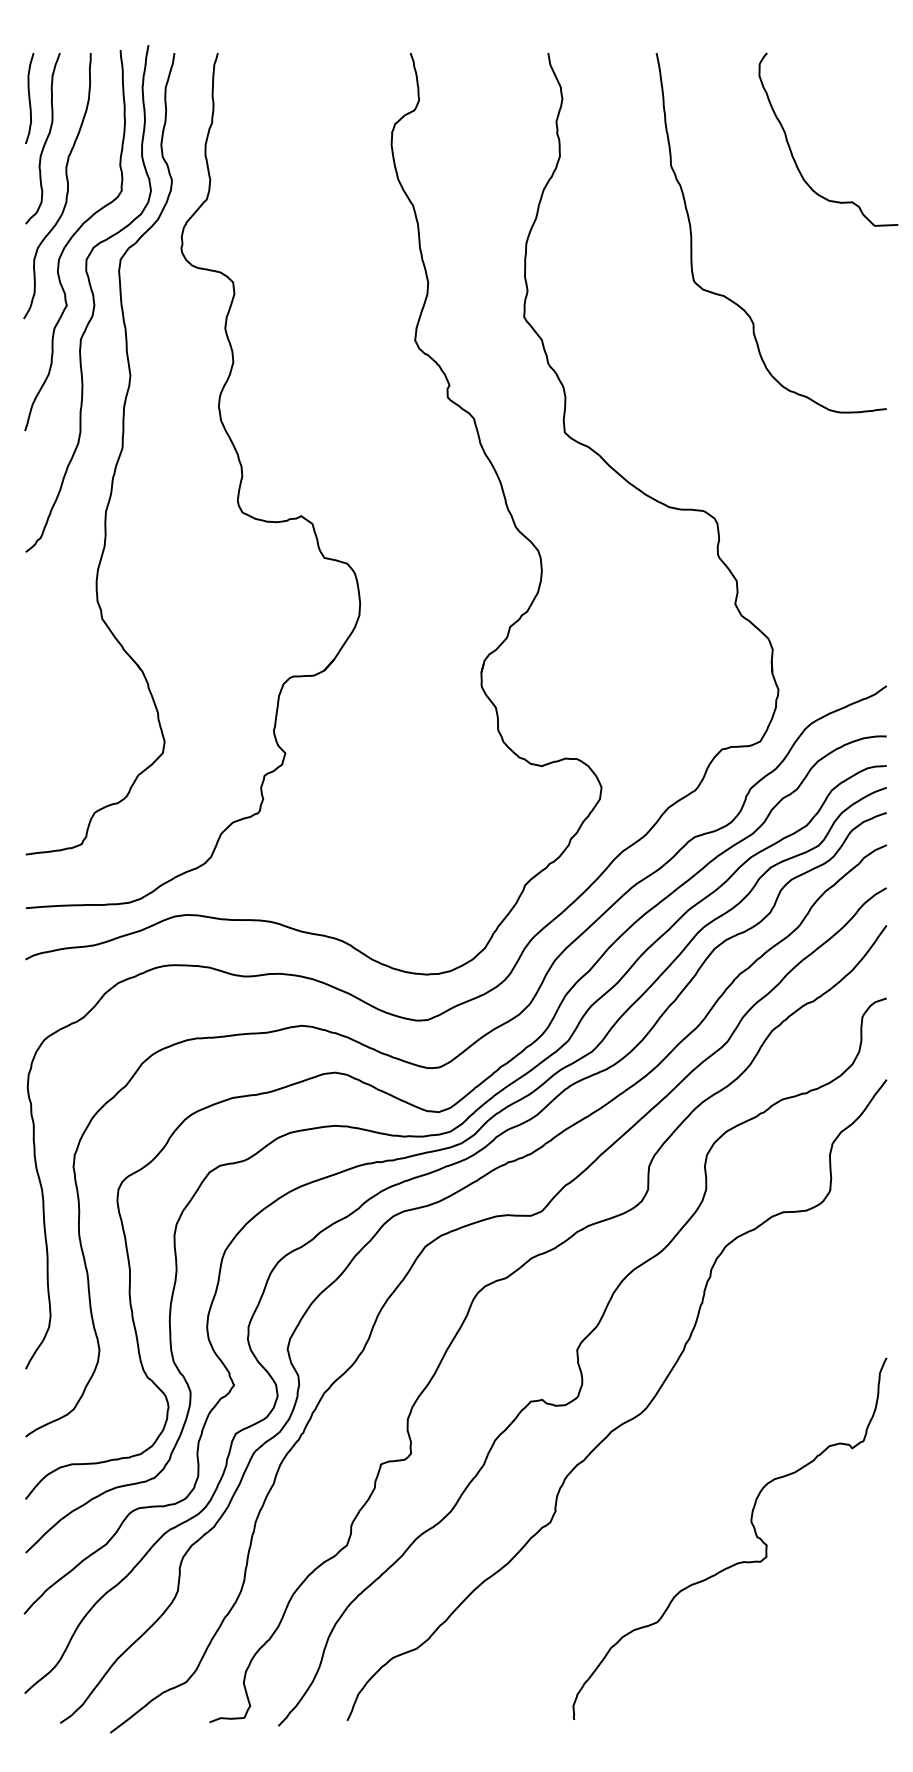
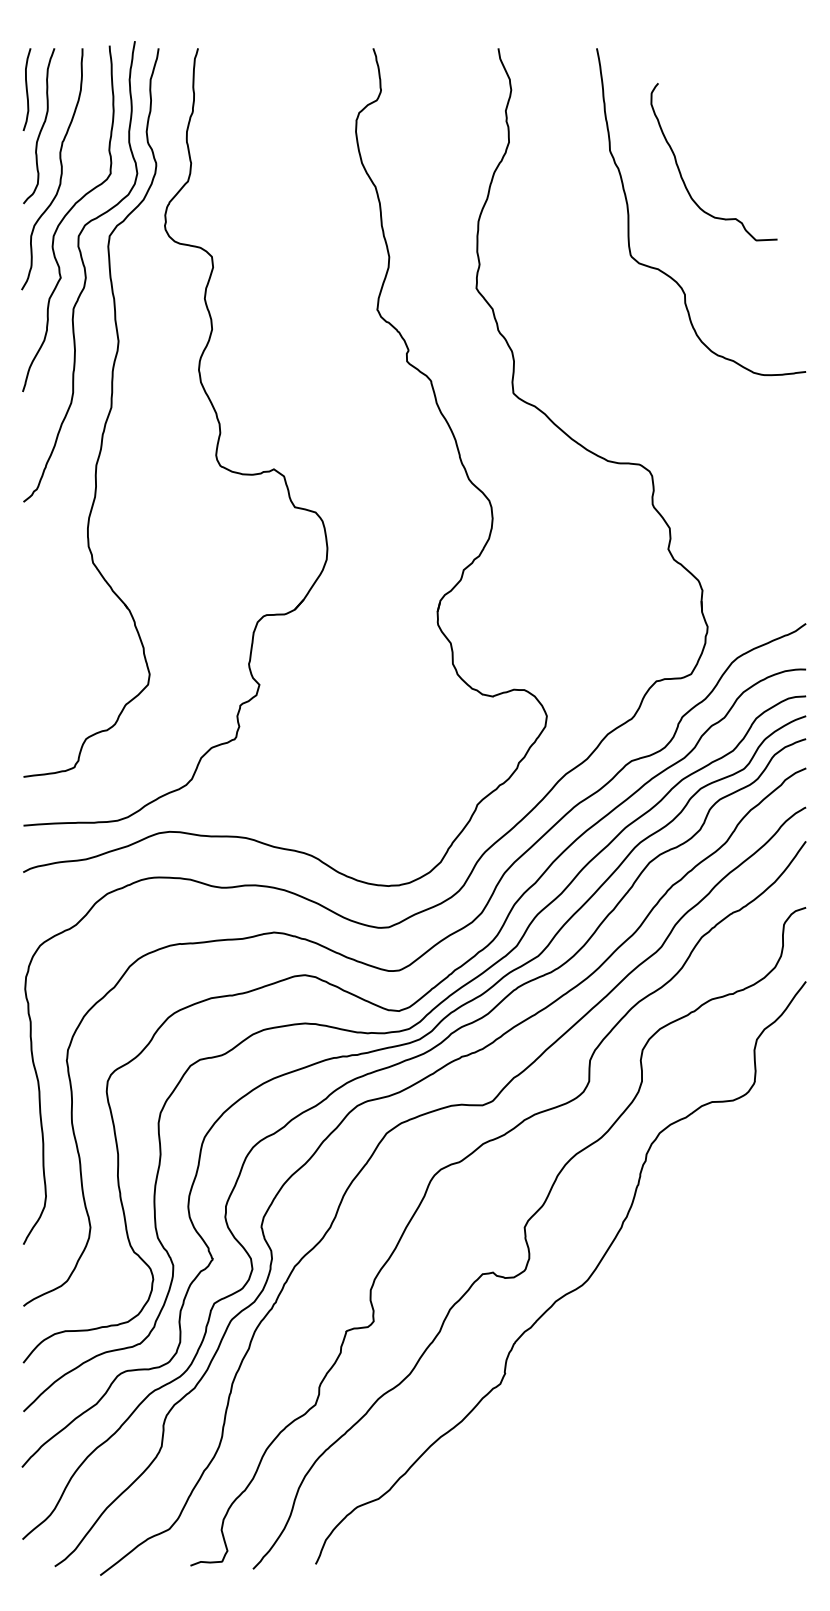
curve: (792, 152) -> (681, 173), moved
curve: (754, 1531) -> (685, 1392), removed

